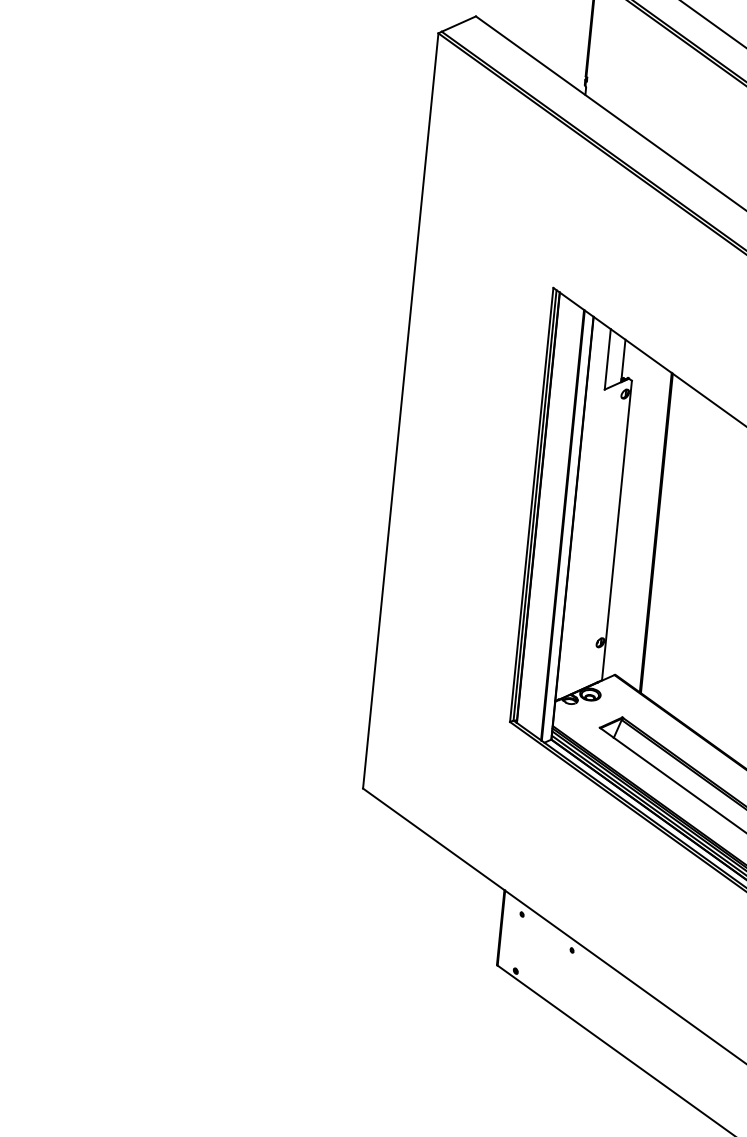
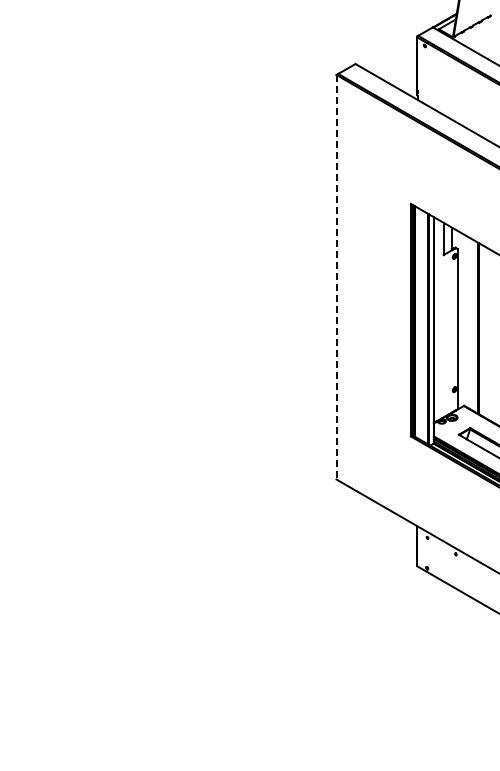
line: (400, 411) -> (336, 277), solid -> dashed

